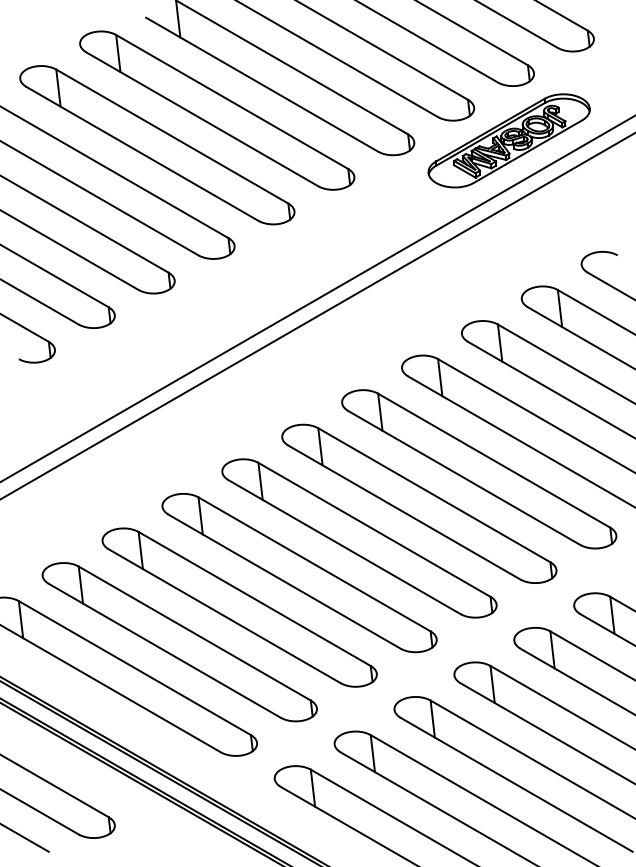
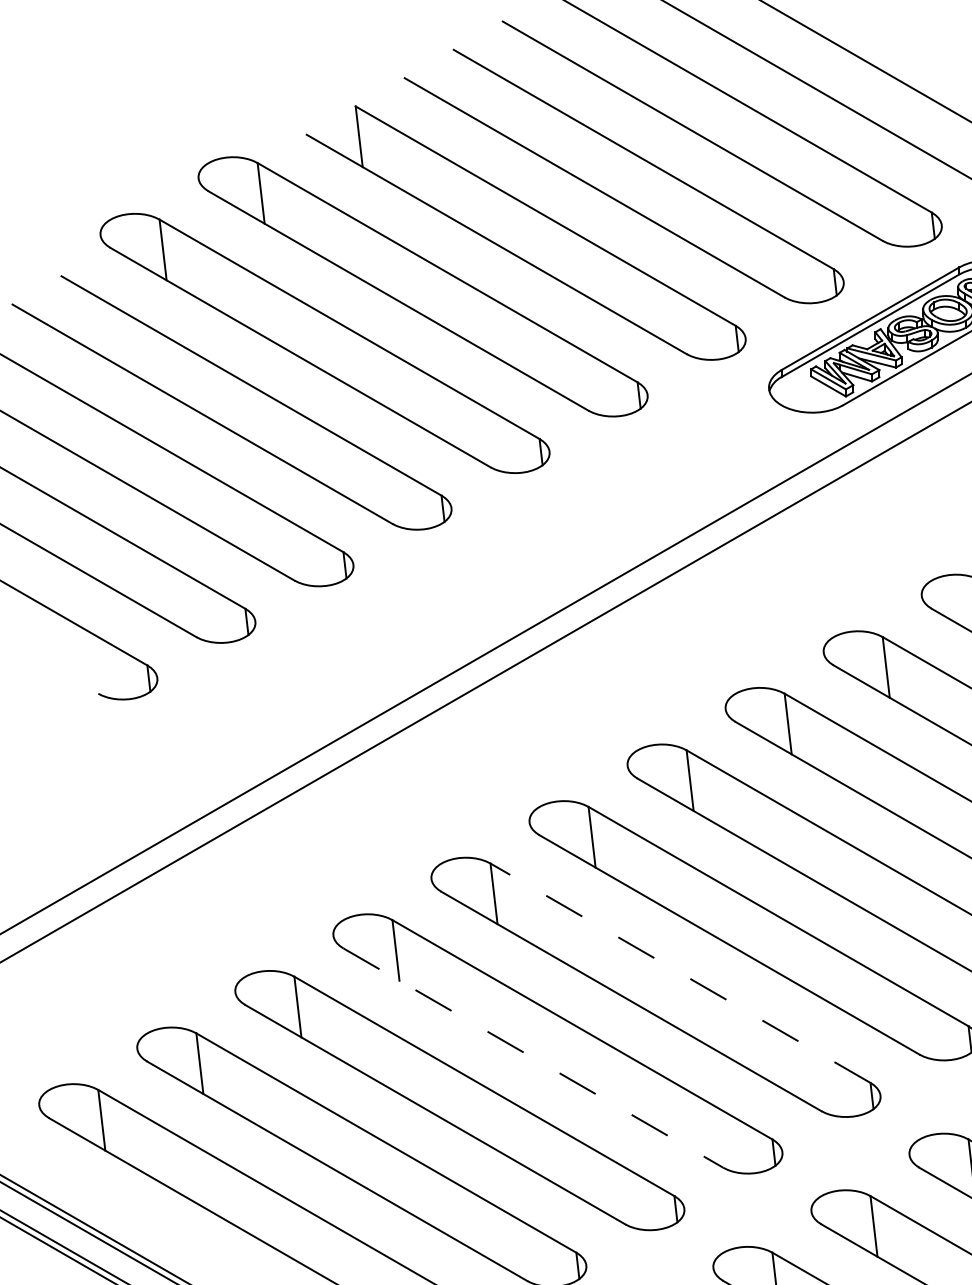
line: (374, 529) -> (680, 972), solid -> dashed
line: (284, 581) -> (533, 1057), solid -> dashed

